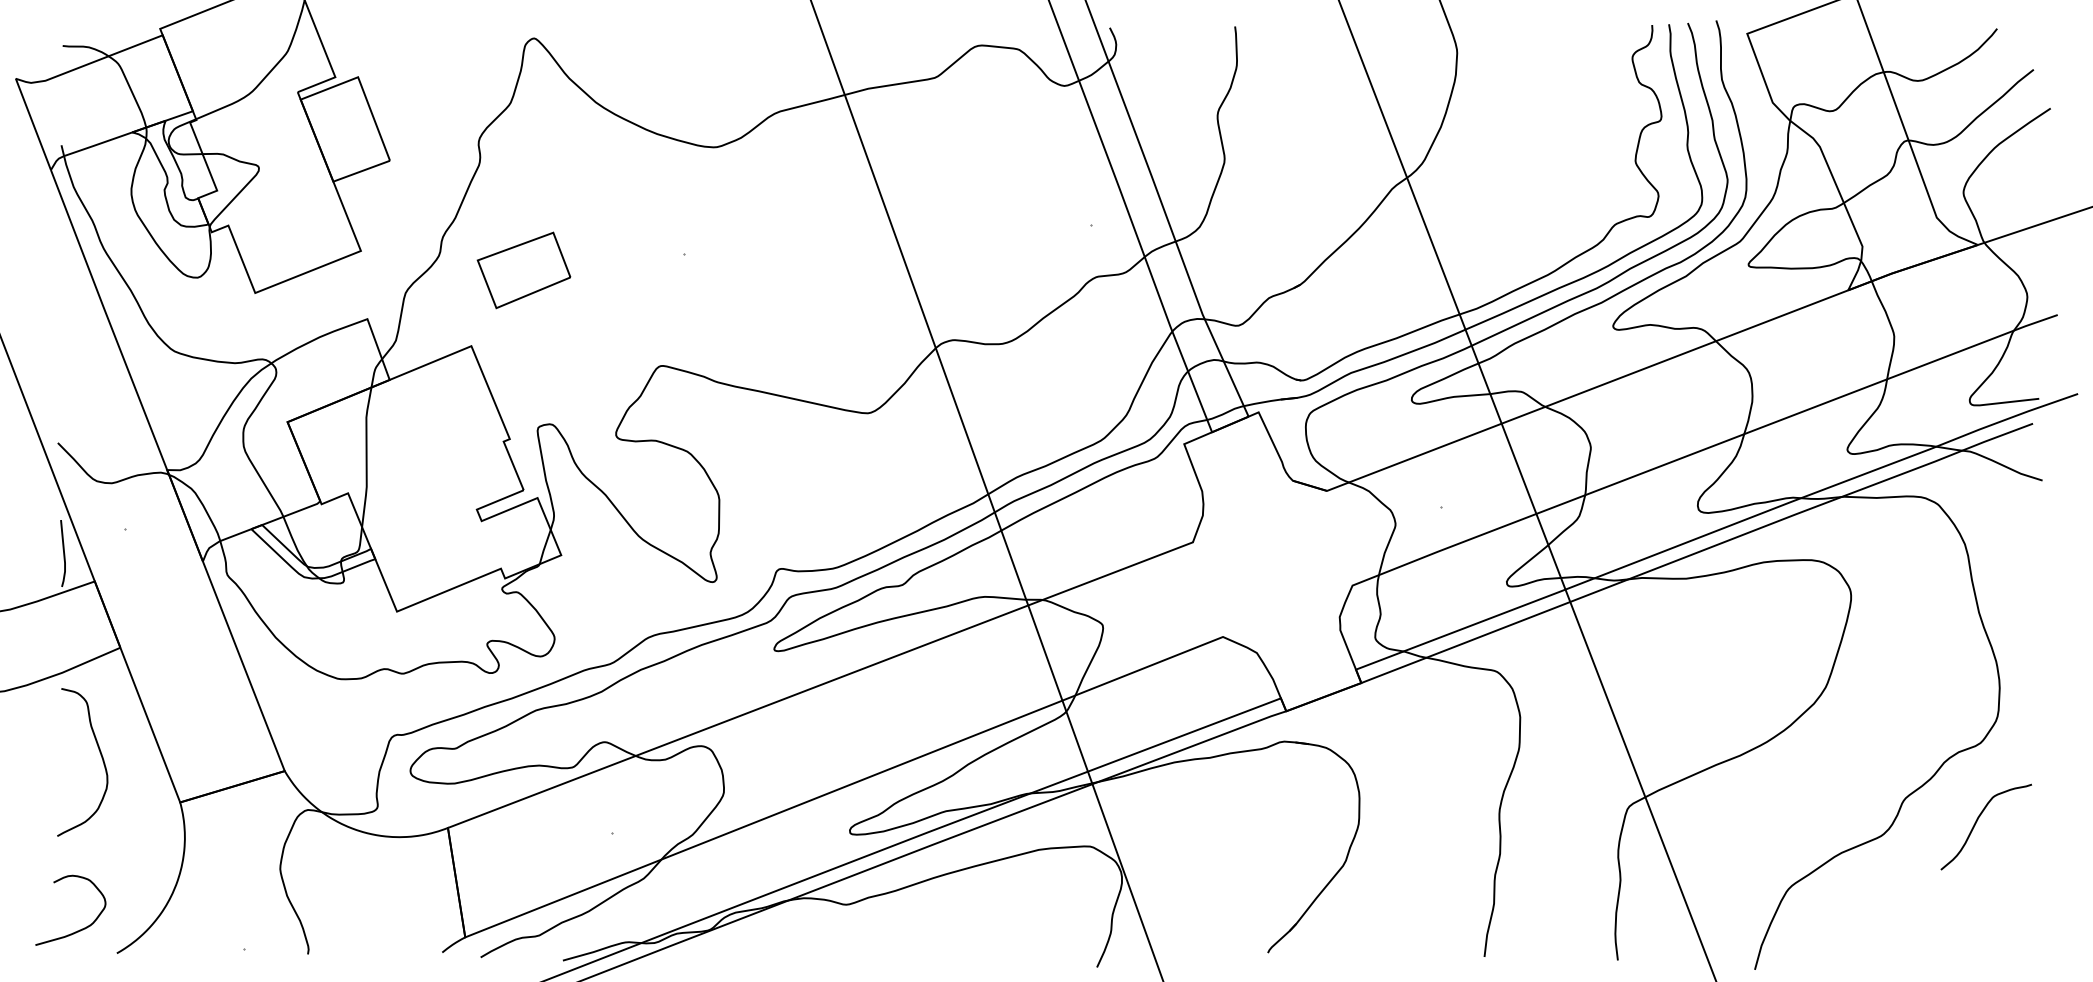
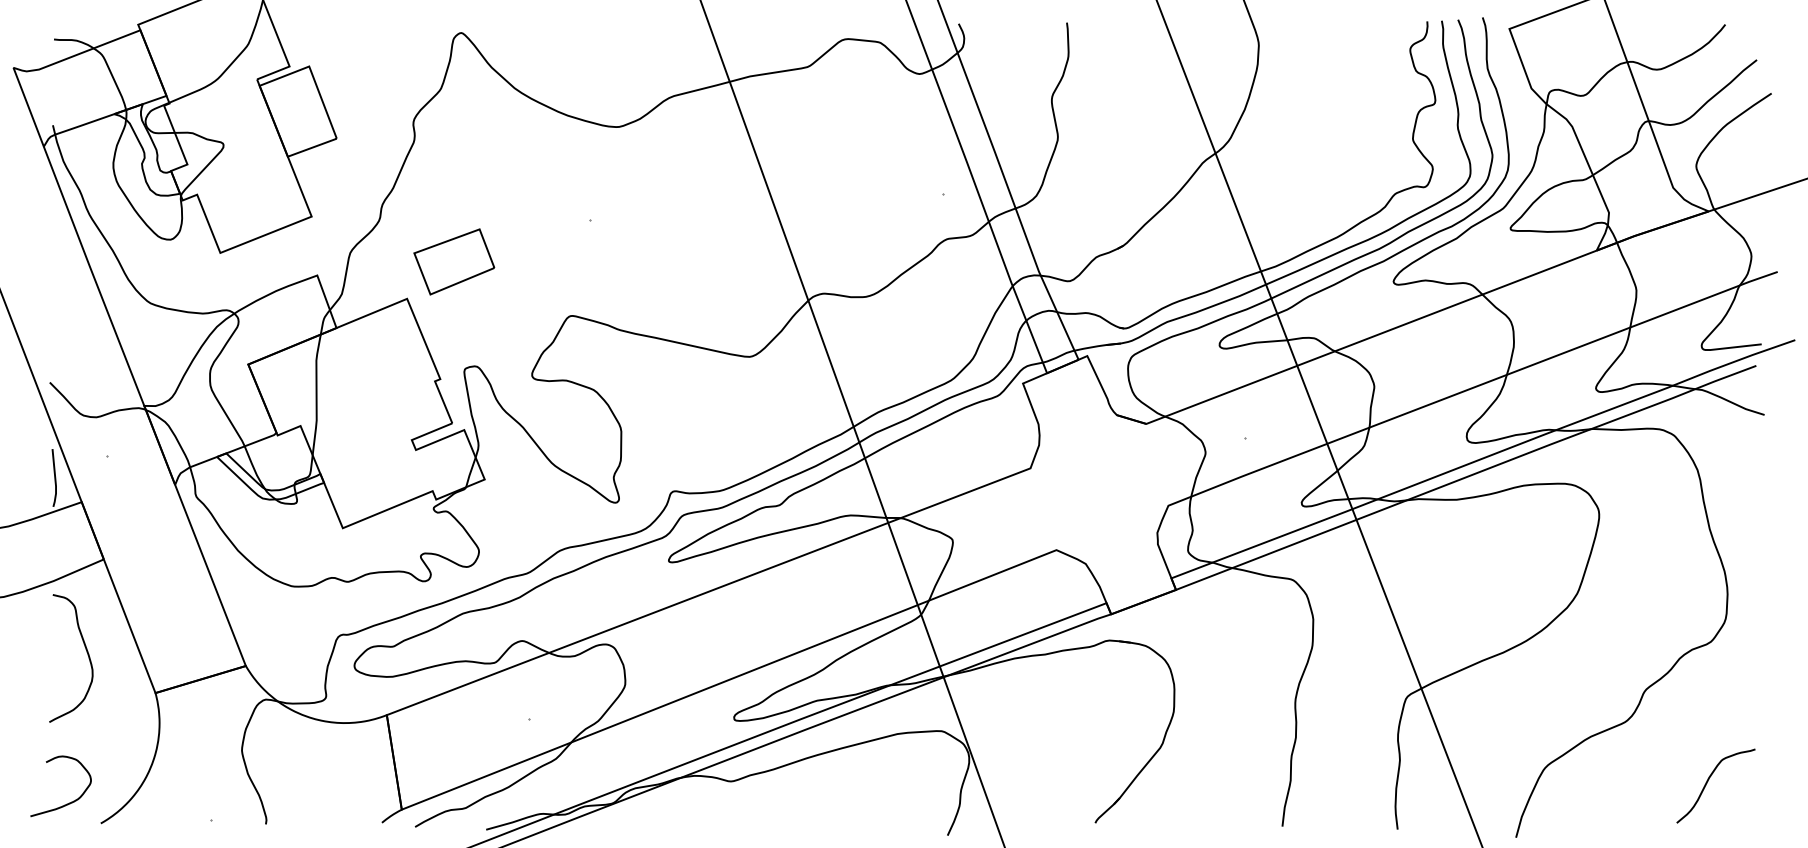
part: (523, 270) -> (453, 262), moved
curve: (1977, 821) -> (1708, 781), moved

